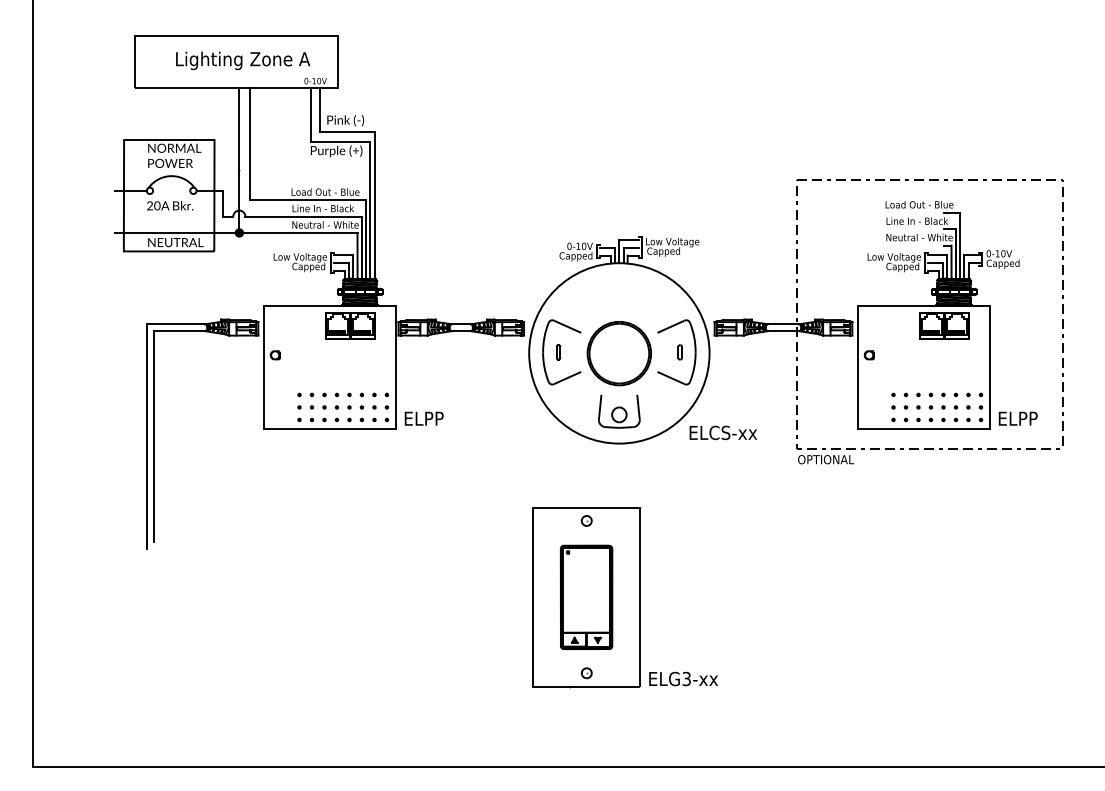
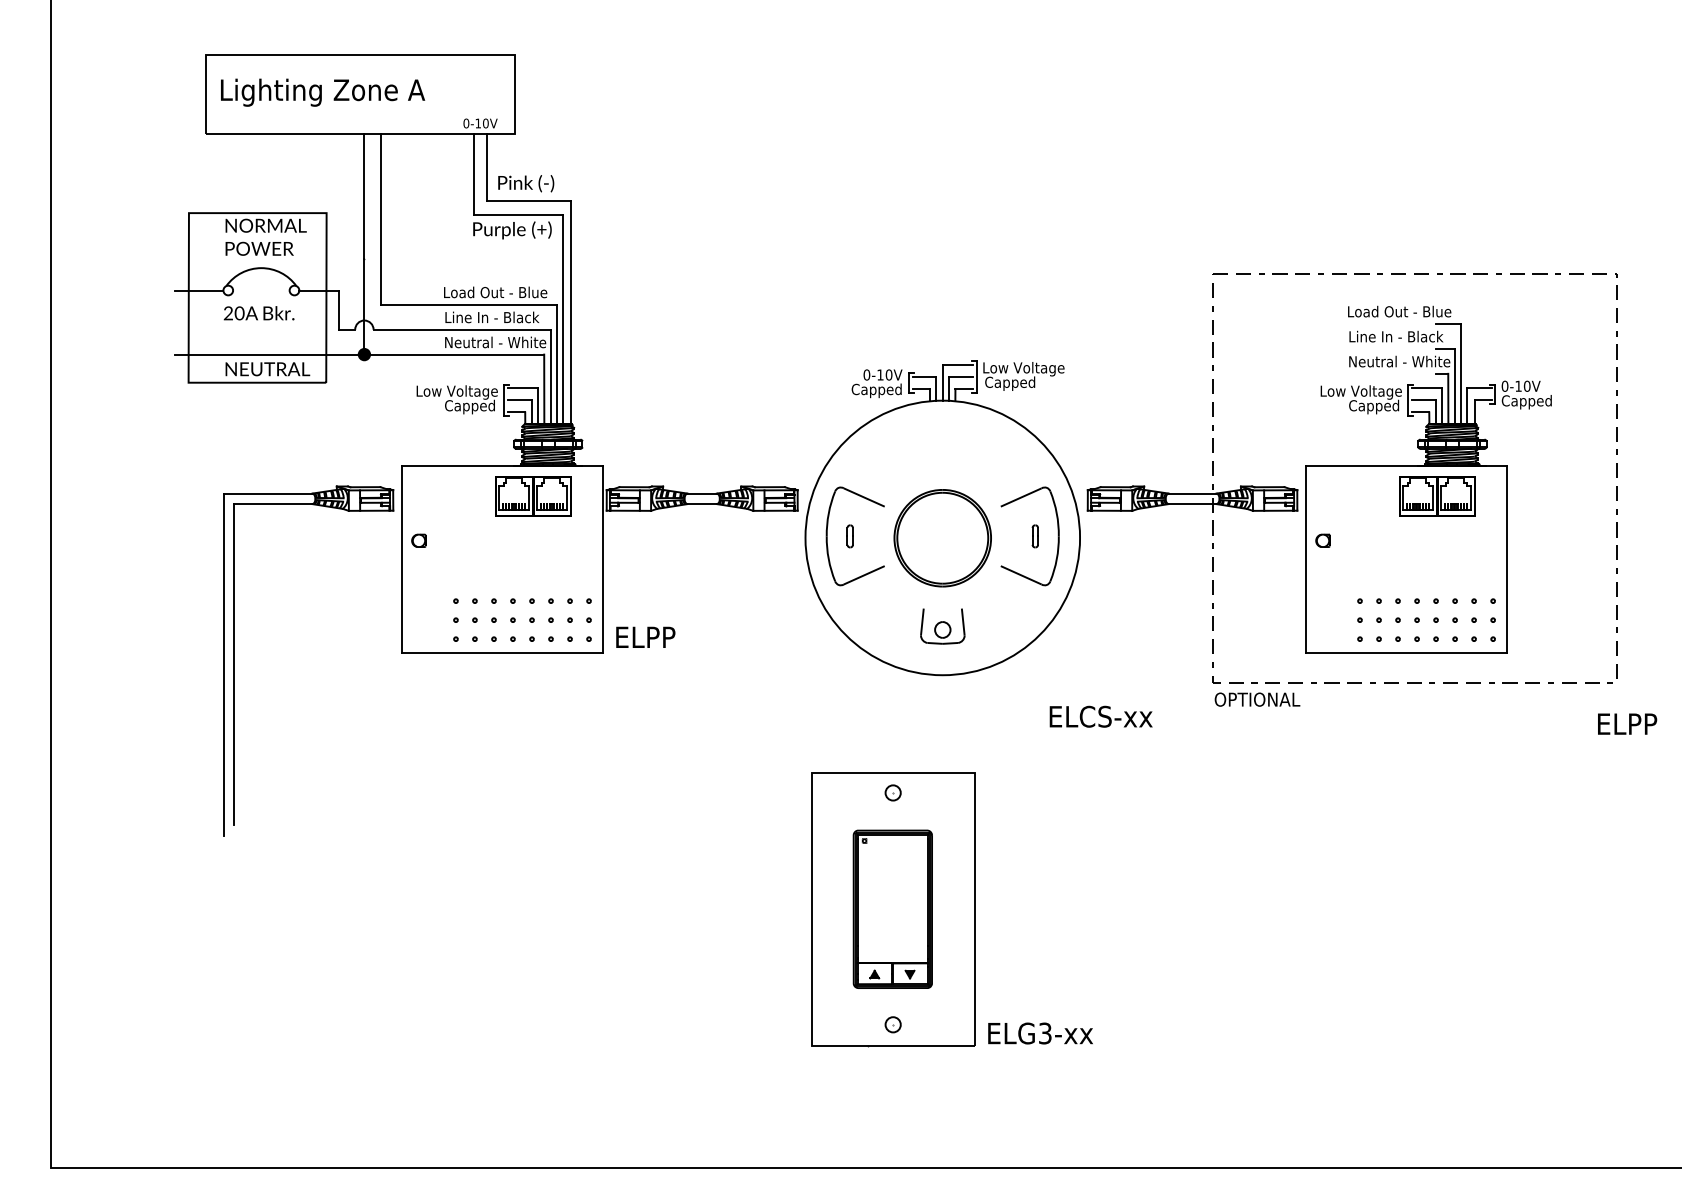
text: (243, 60) -> (323, 92), moved
part: (619, 411) -> (942, 626), size x0.7
text: (1017, 418) -> (1626, 723), moved
text: (723, 432) -> (1101, 716), moved

